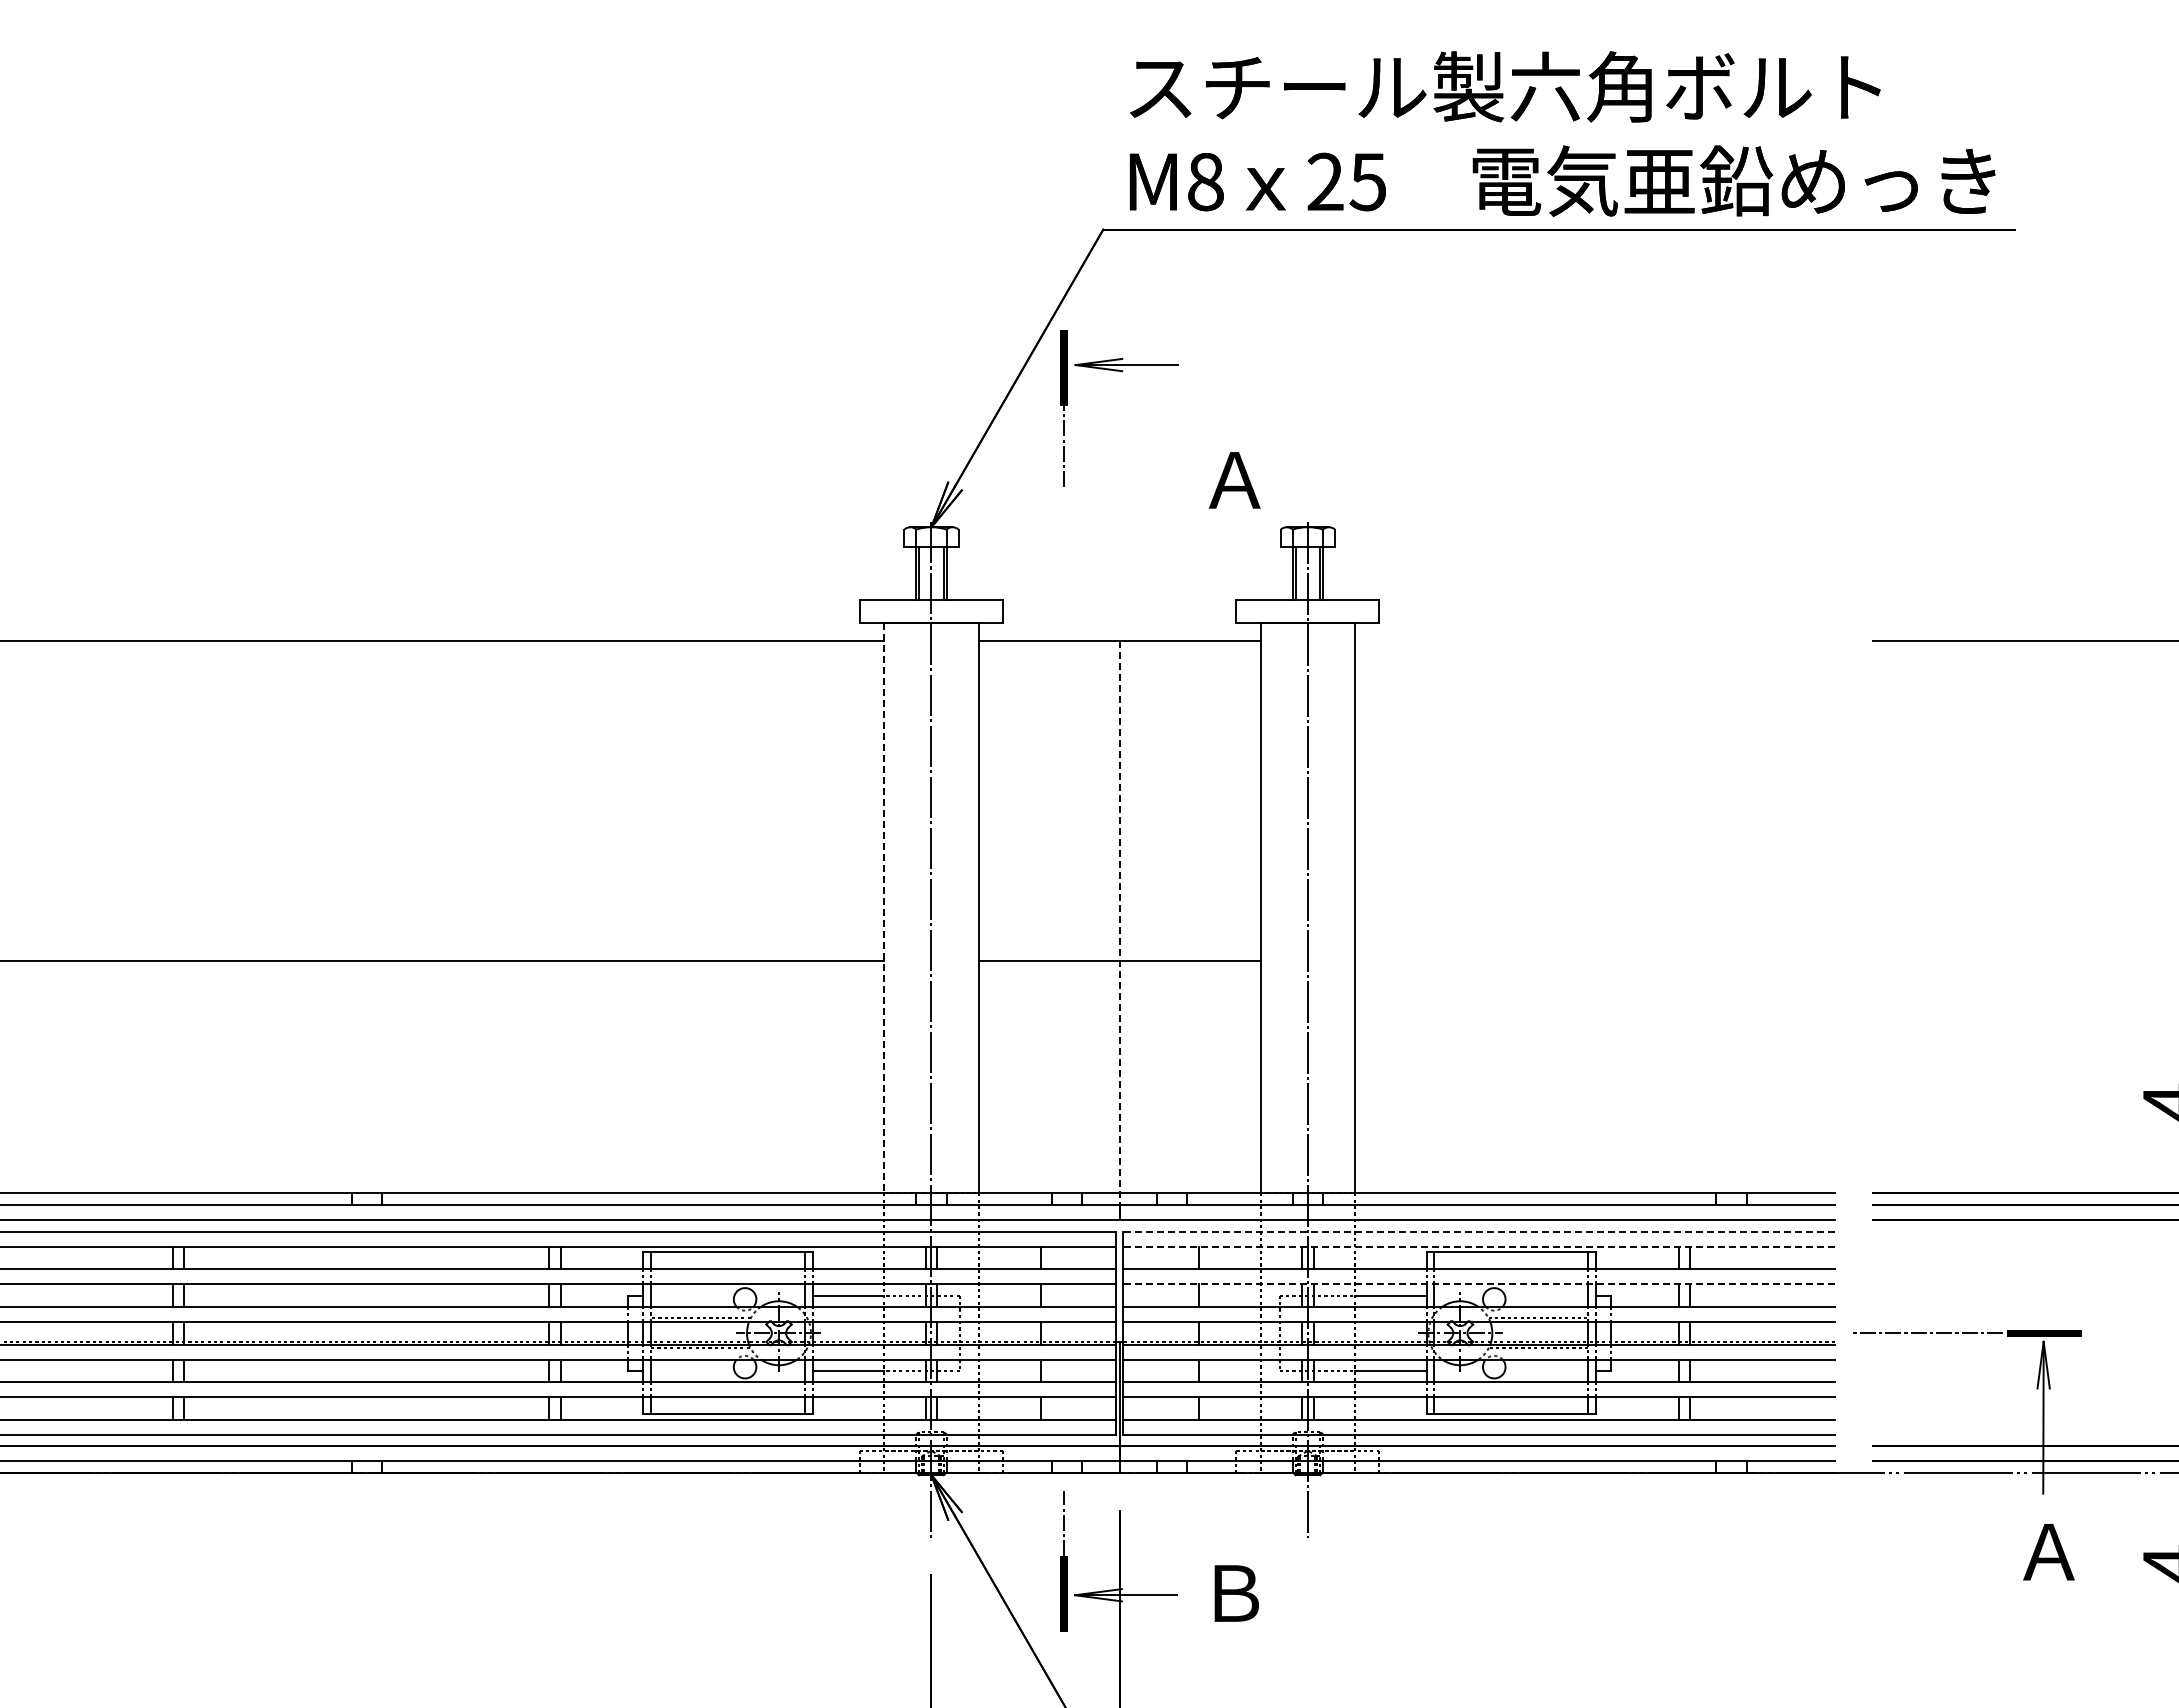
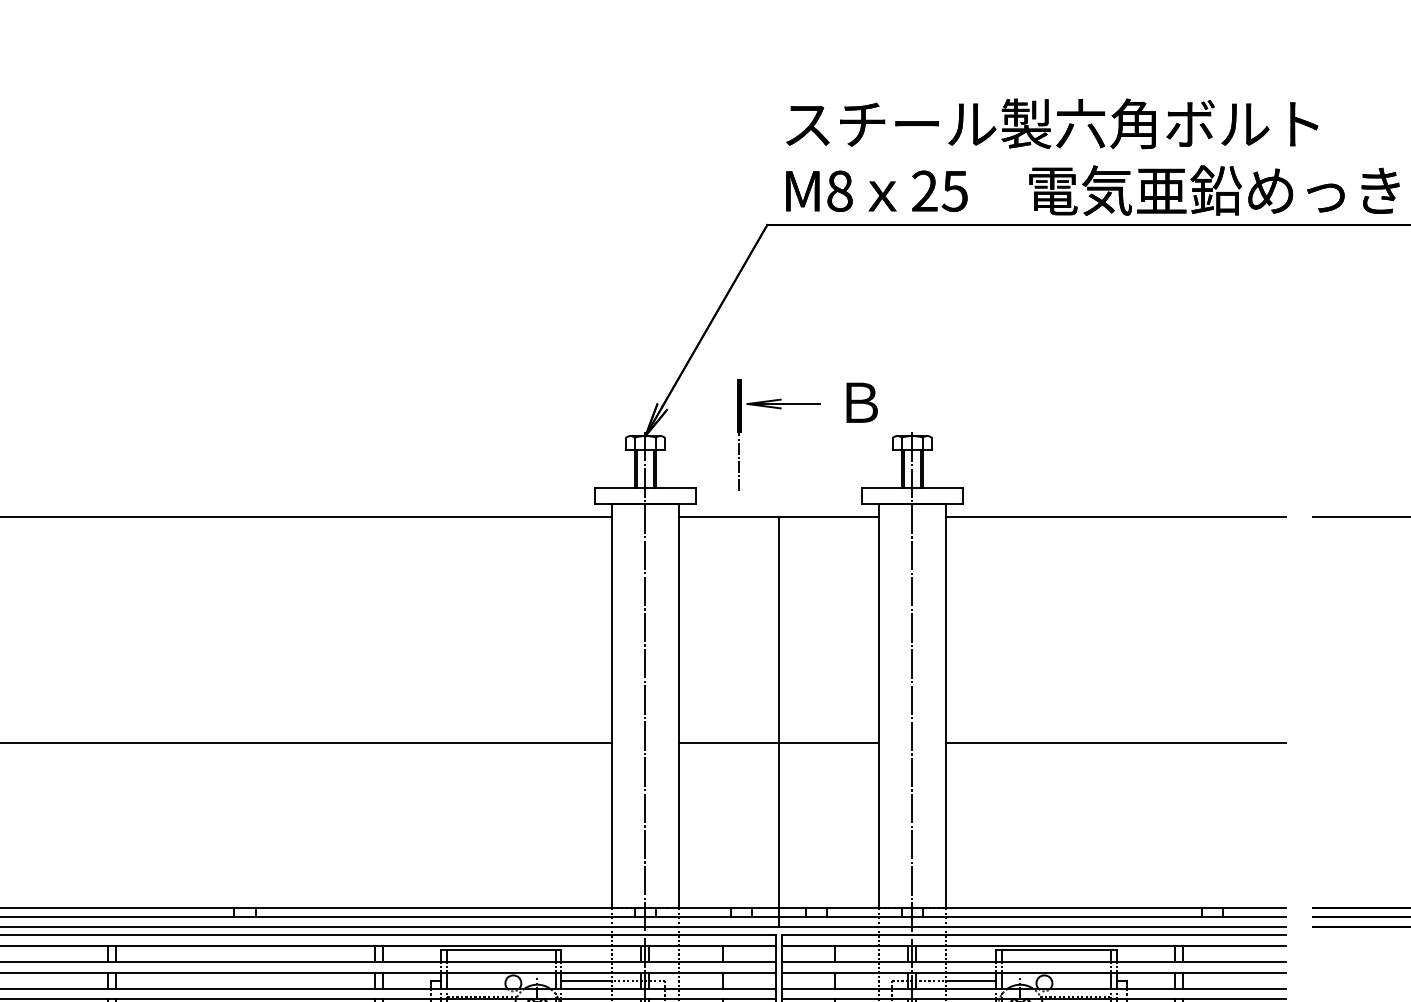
part: (1122, 372) -> (780, 409), moved
text: (1234, 480) -> (860, 402), Ａ -> Ｂ
line: (1594, 641) -> (1115, 517), added
line: (884, 908) -> (612, 706), dashed -> solid
line: (1119, 931) -> (778, 722), dashed -> solid
line: (1594, 960) -> (1115, 743), added
line: (1479, 1231) -> (1033, 935), dashed -> solid
line: (1479, 1246) -> (1033, 945), dashed -> solid
line: (1479, 1284) -> (1033, 972), dashed -> solid

